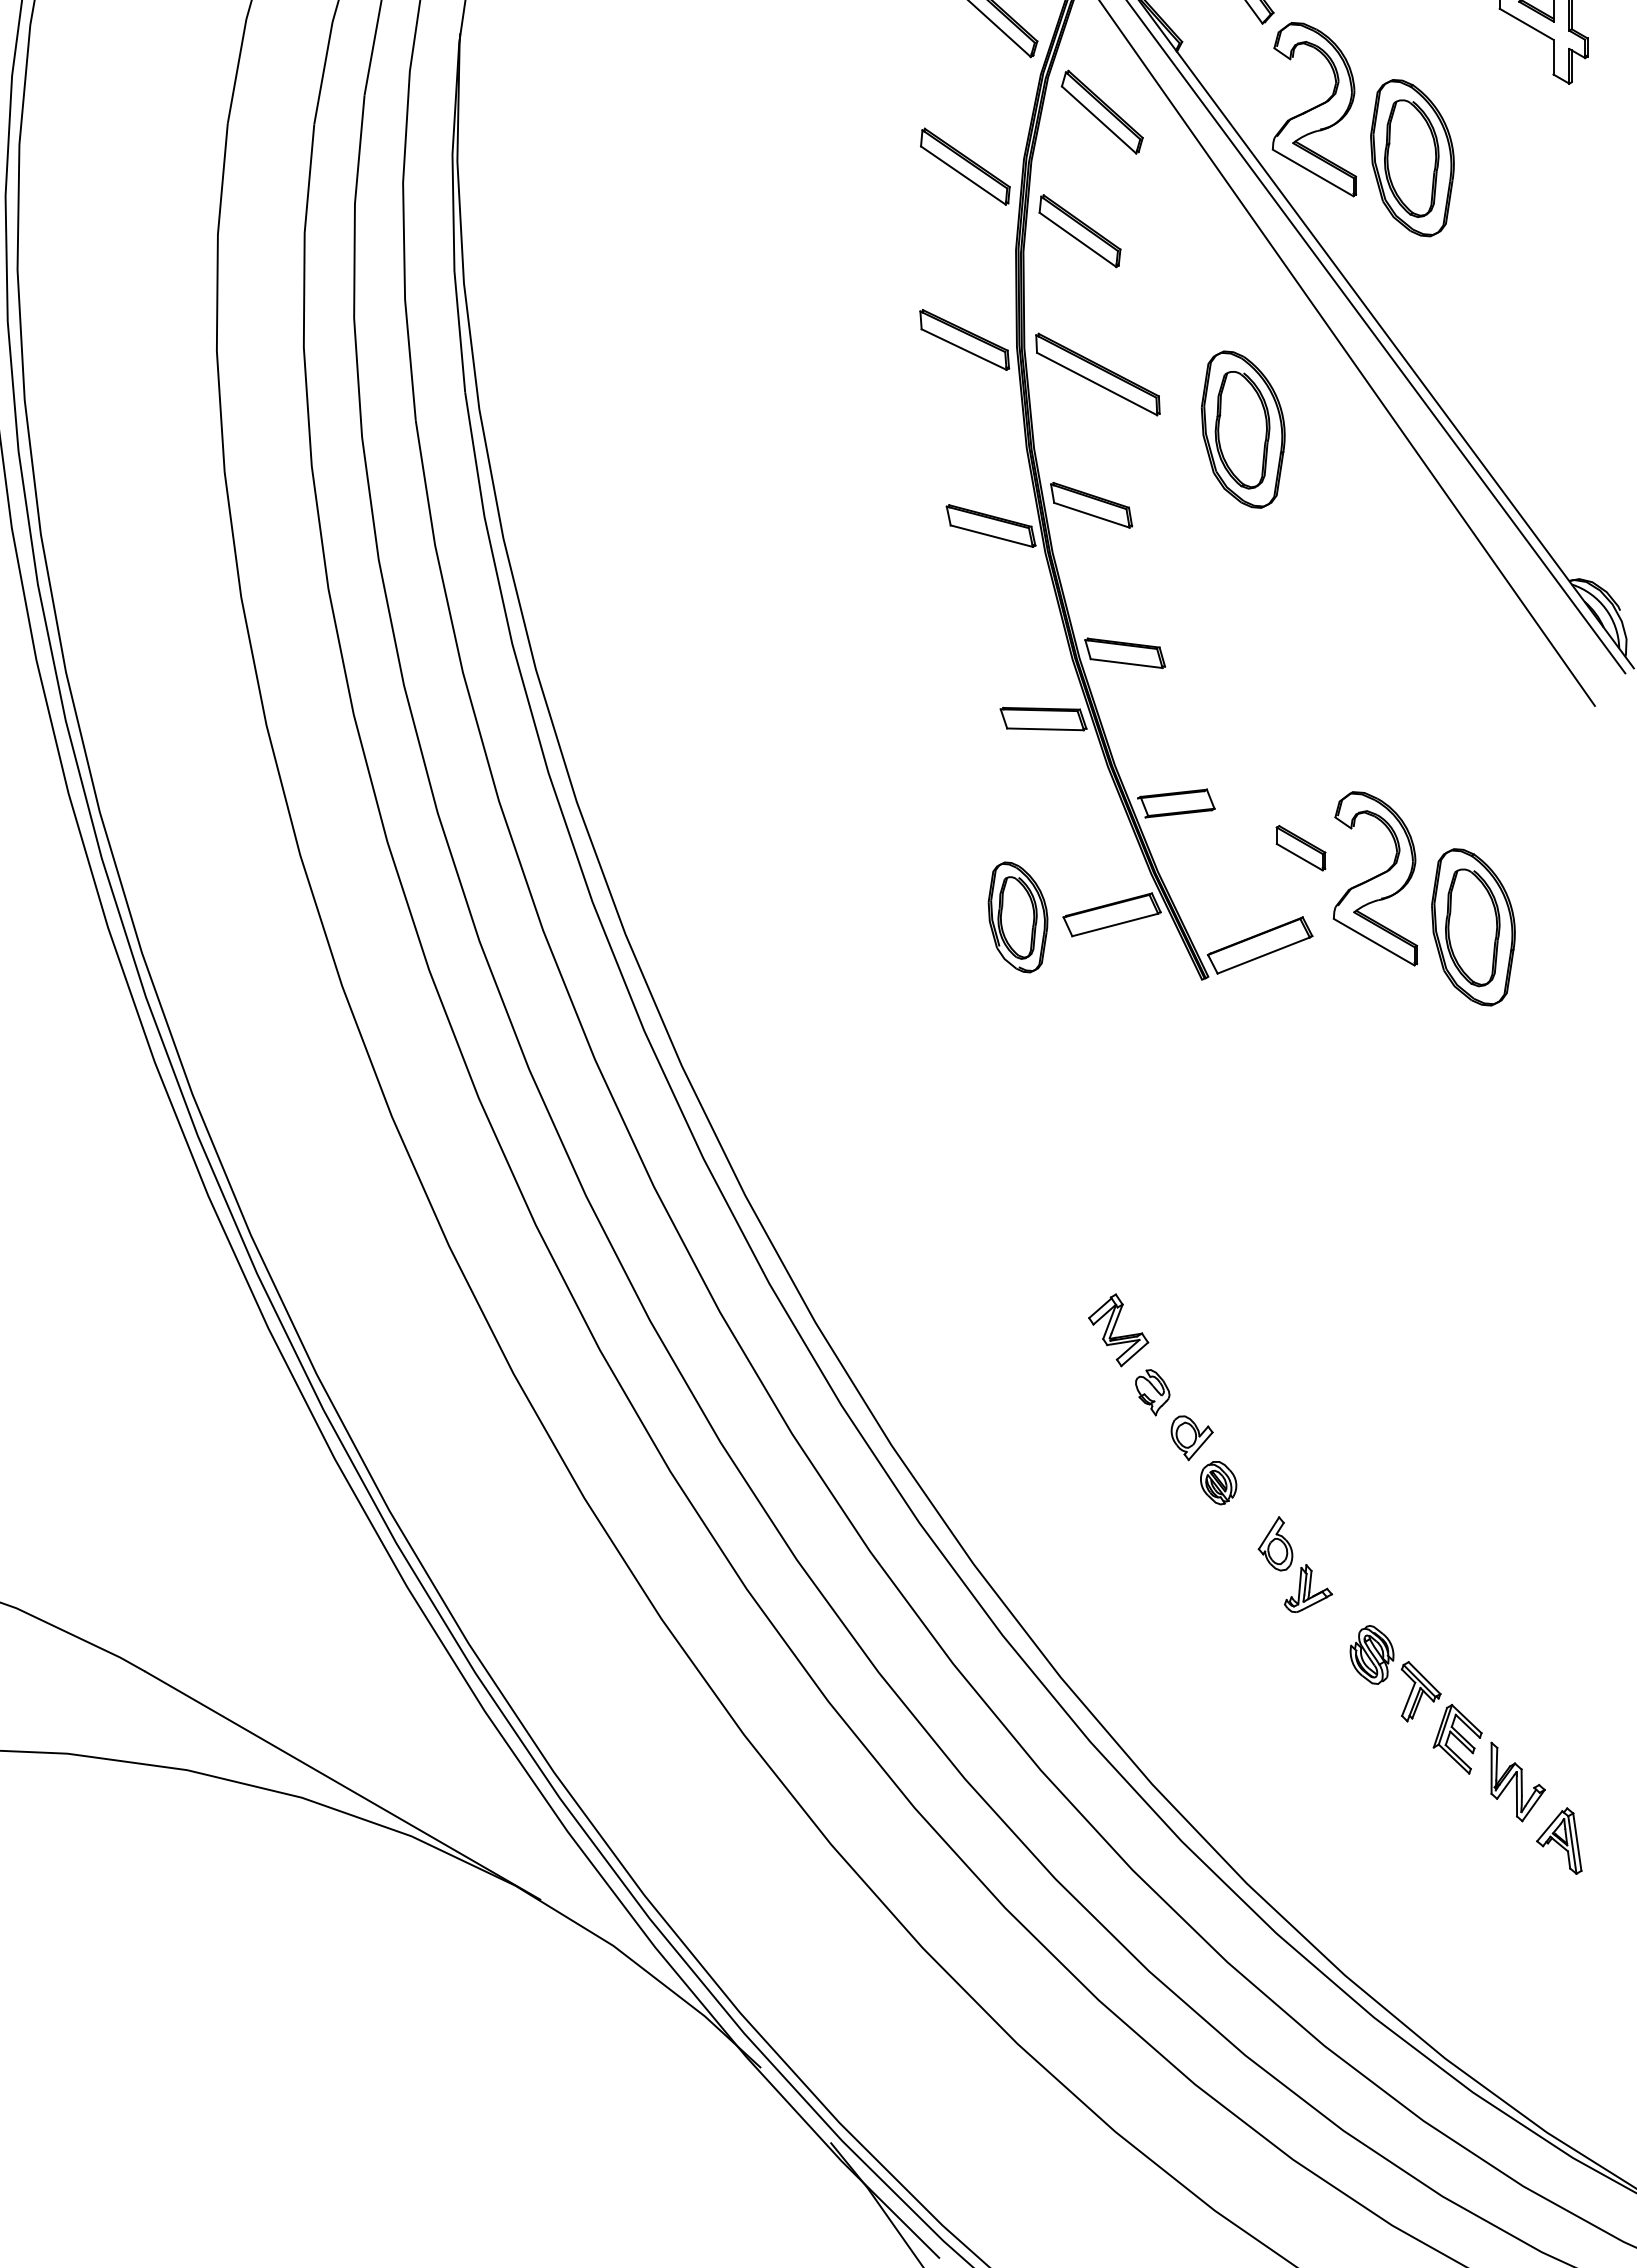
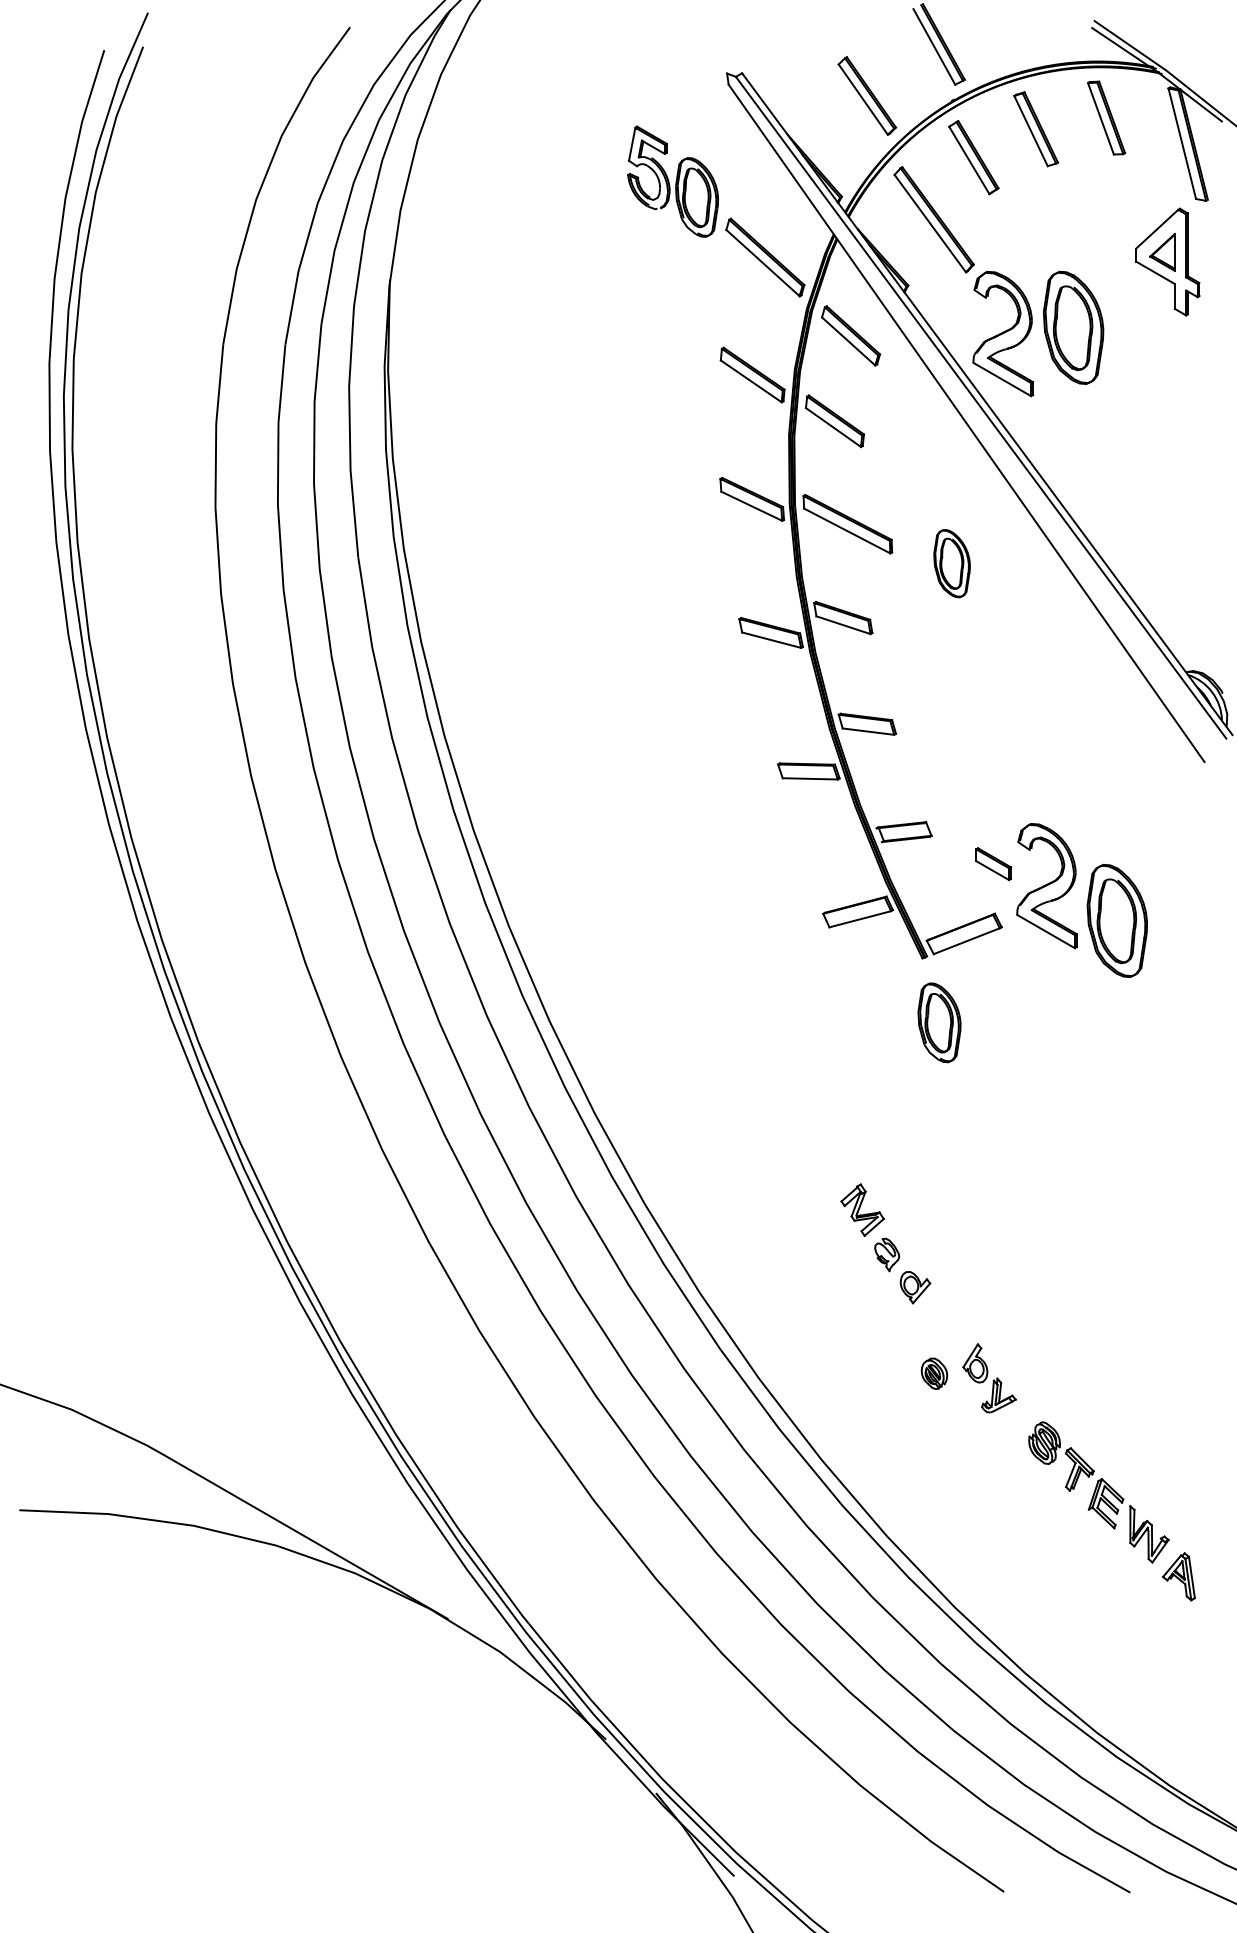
part: (1412, 157) -> (1073, 327), moved
part: (1242, 429) -> (951, 563), size x0.6
part: (1018, 916) -> (939, 1022), moved
part: (1218, 1482) -> (934, 1373), moved

